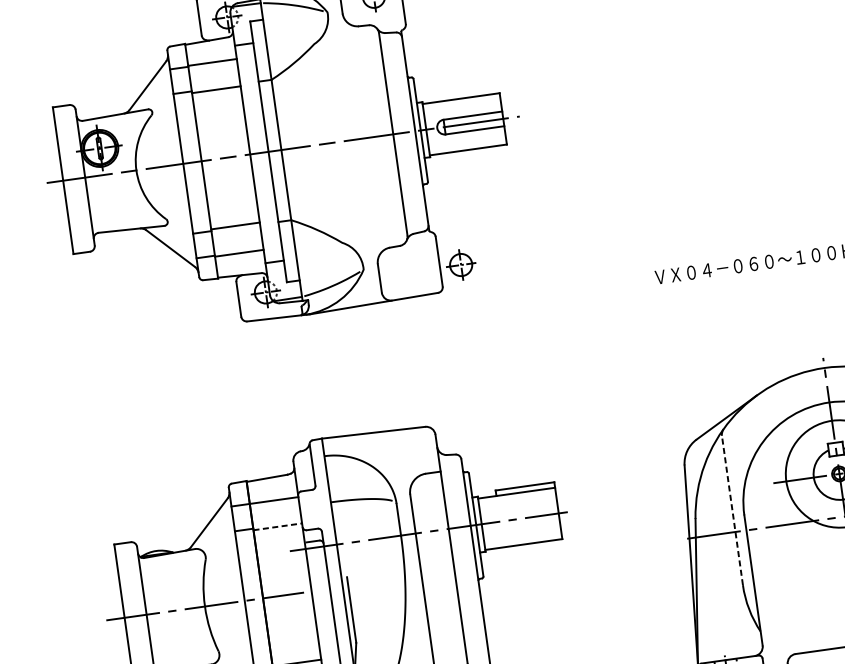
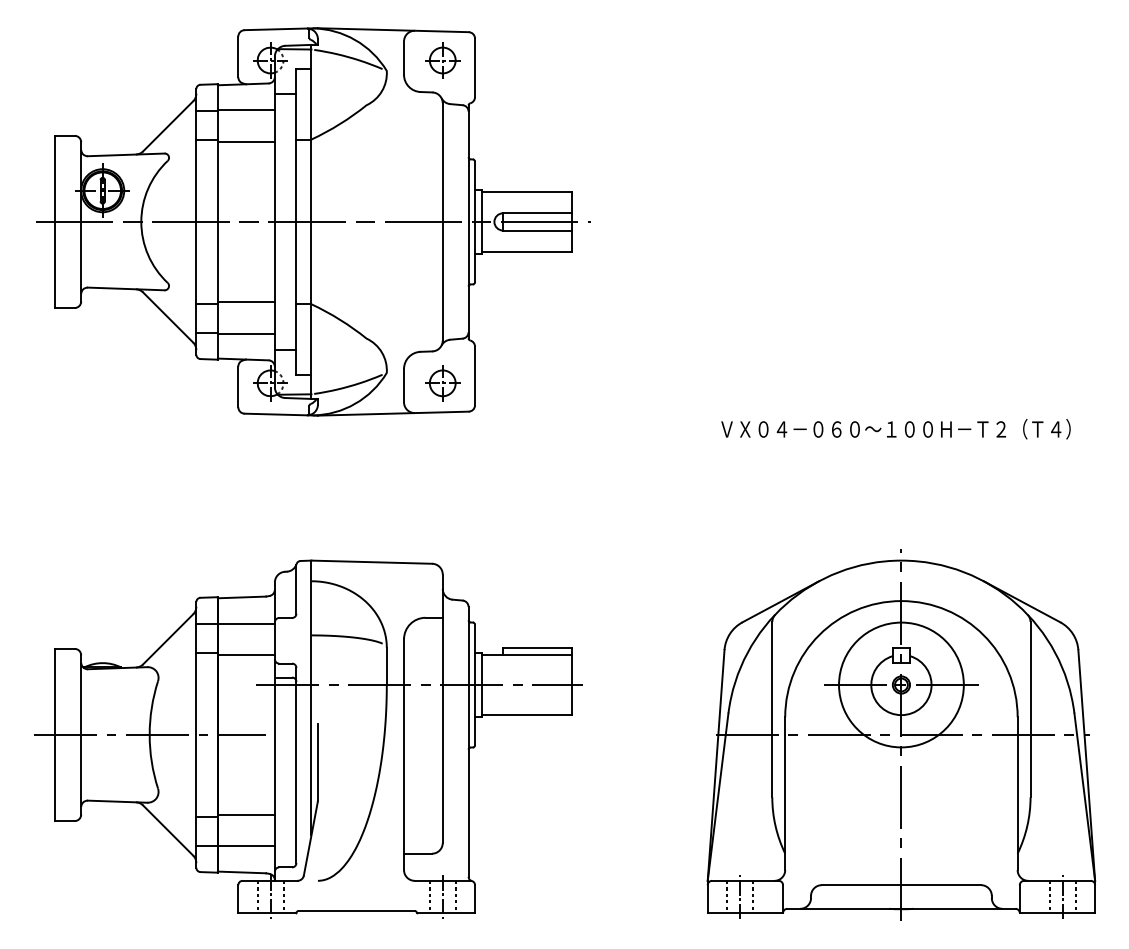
part: (460, 265) -> (442, 383), moved
line: (732, 510) -> (772, 709), dashed -> solid
line: (277, 526) -> (246, 654), dashed -> solid

